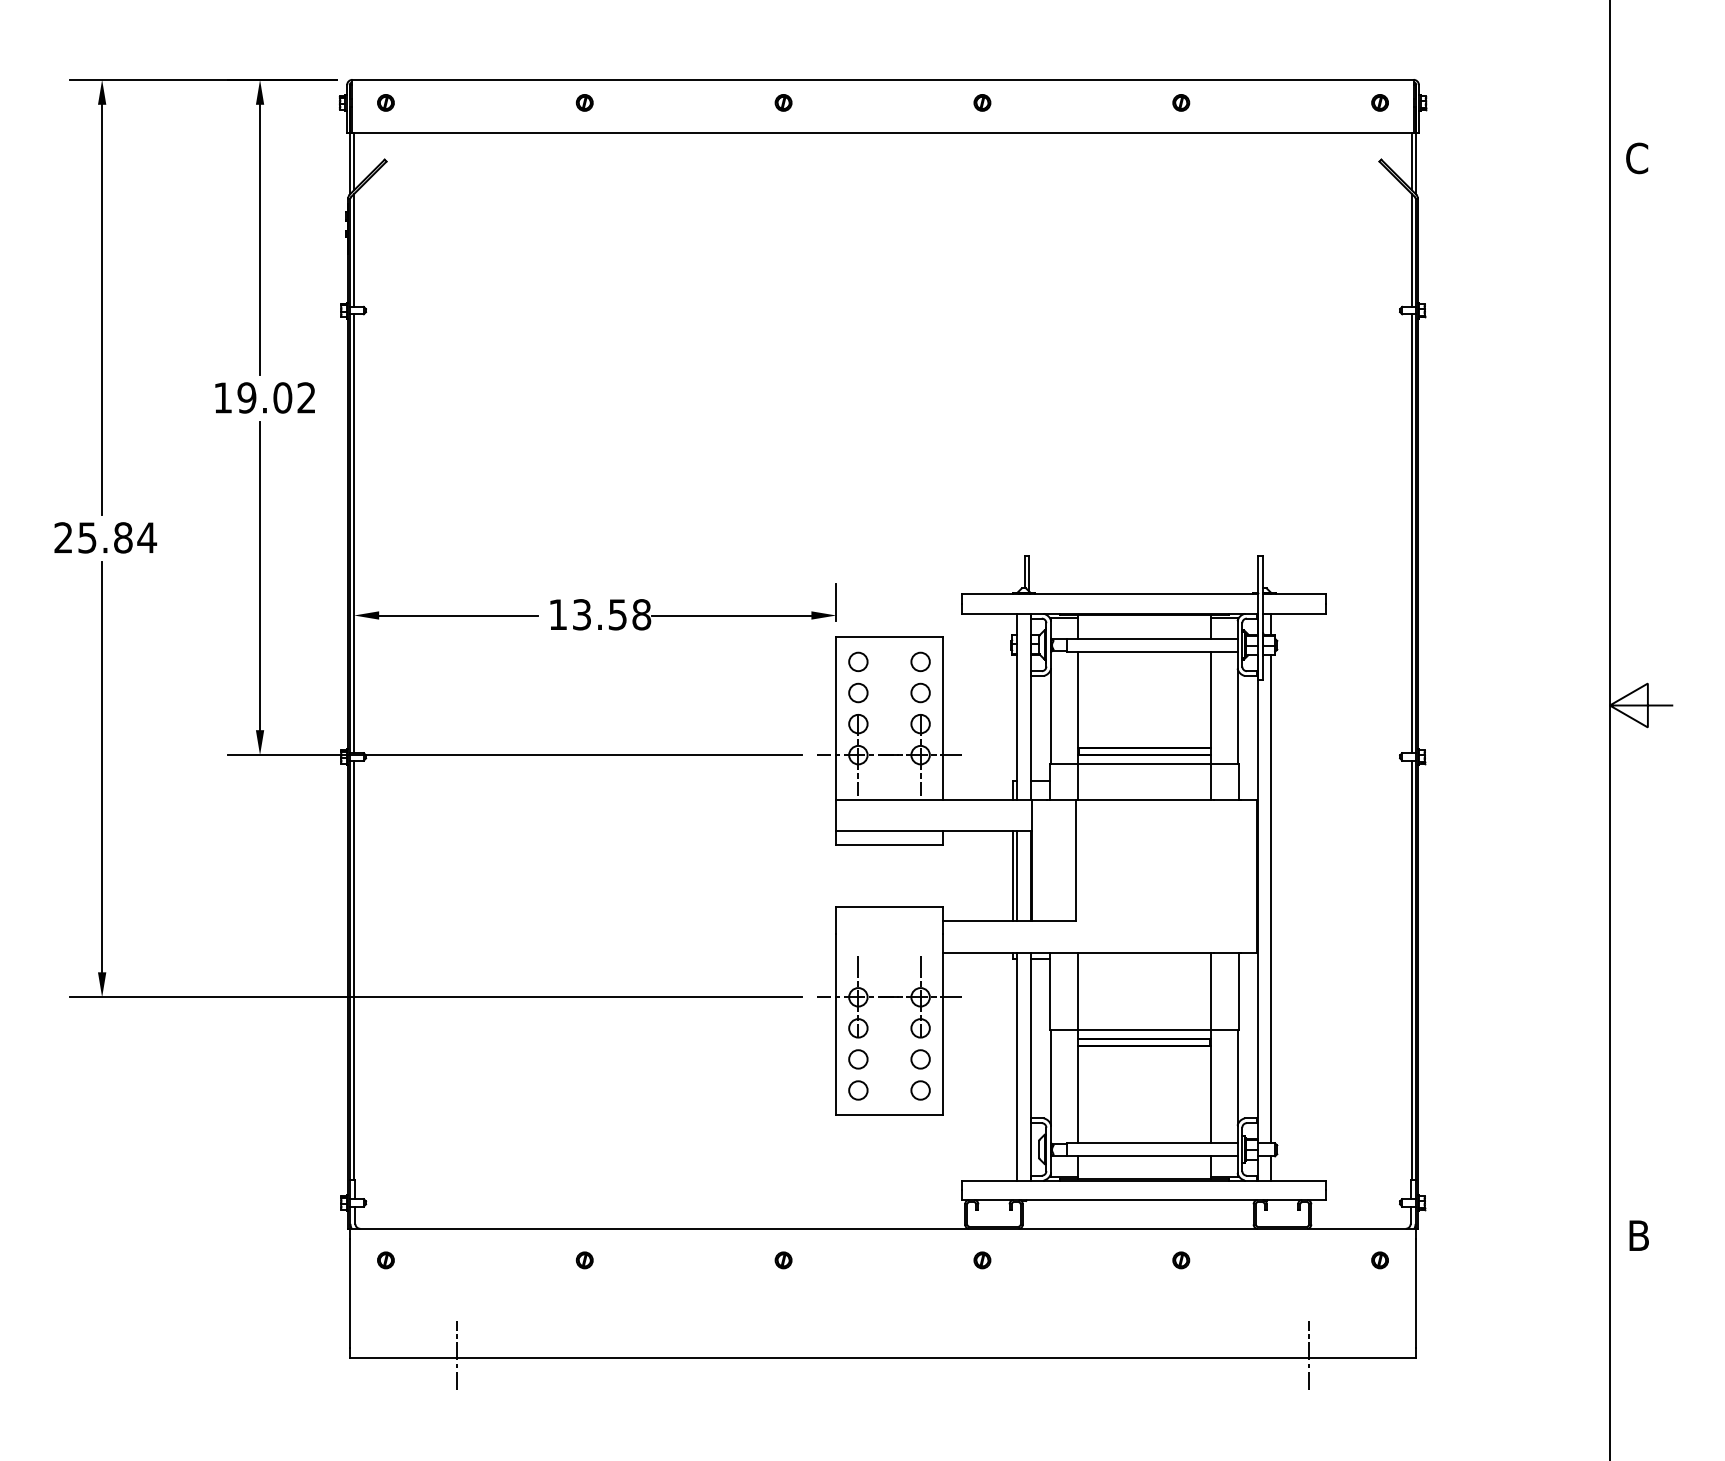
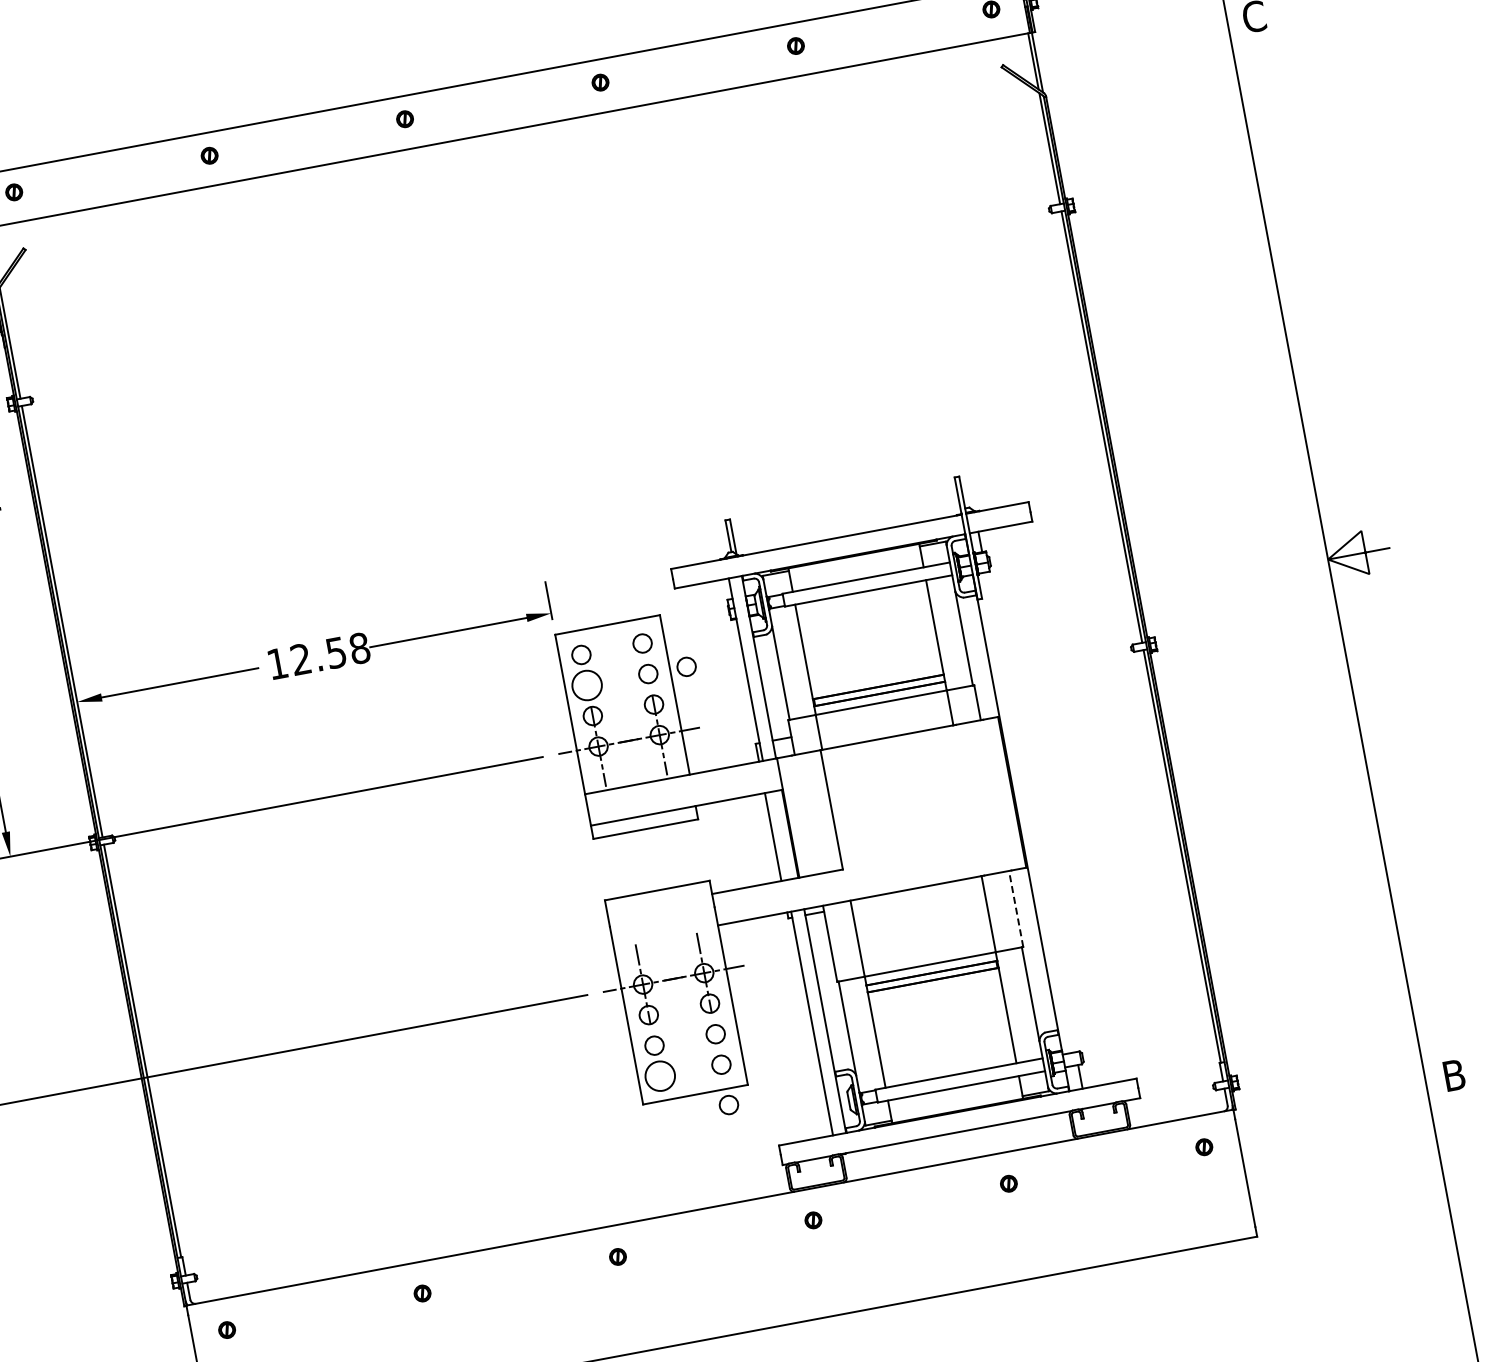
text: (581, 614) -> (300, 659), 13.58 -> 12.58
circle: (858, 692) -> (587, 684), size x1.6
circle: (959, 692) -> (686, 666), added
line: (1017, 875) -> (777, 835), removed
line: (1271, 899) -> (1031, 812), removed
line: (1238, 991) -> (1015, 908), solid -> dashed
circle: (858, 1090) -> (660, 1076), size x1.6
circle: (920, 1131) -> (728, 1105), added
line: (1309, 1355) -> (1152, 1253), removed

